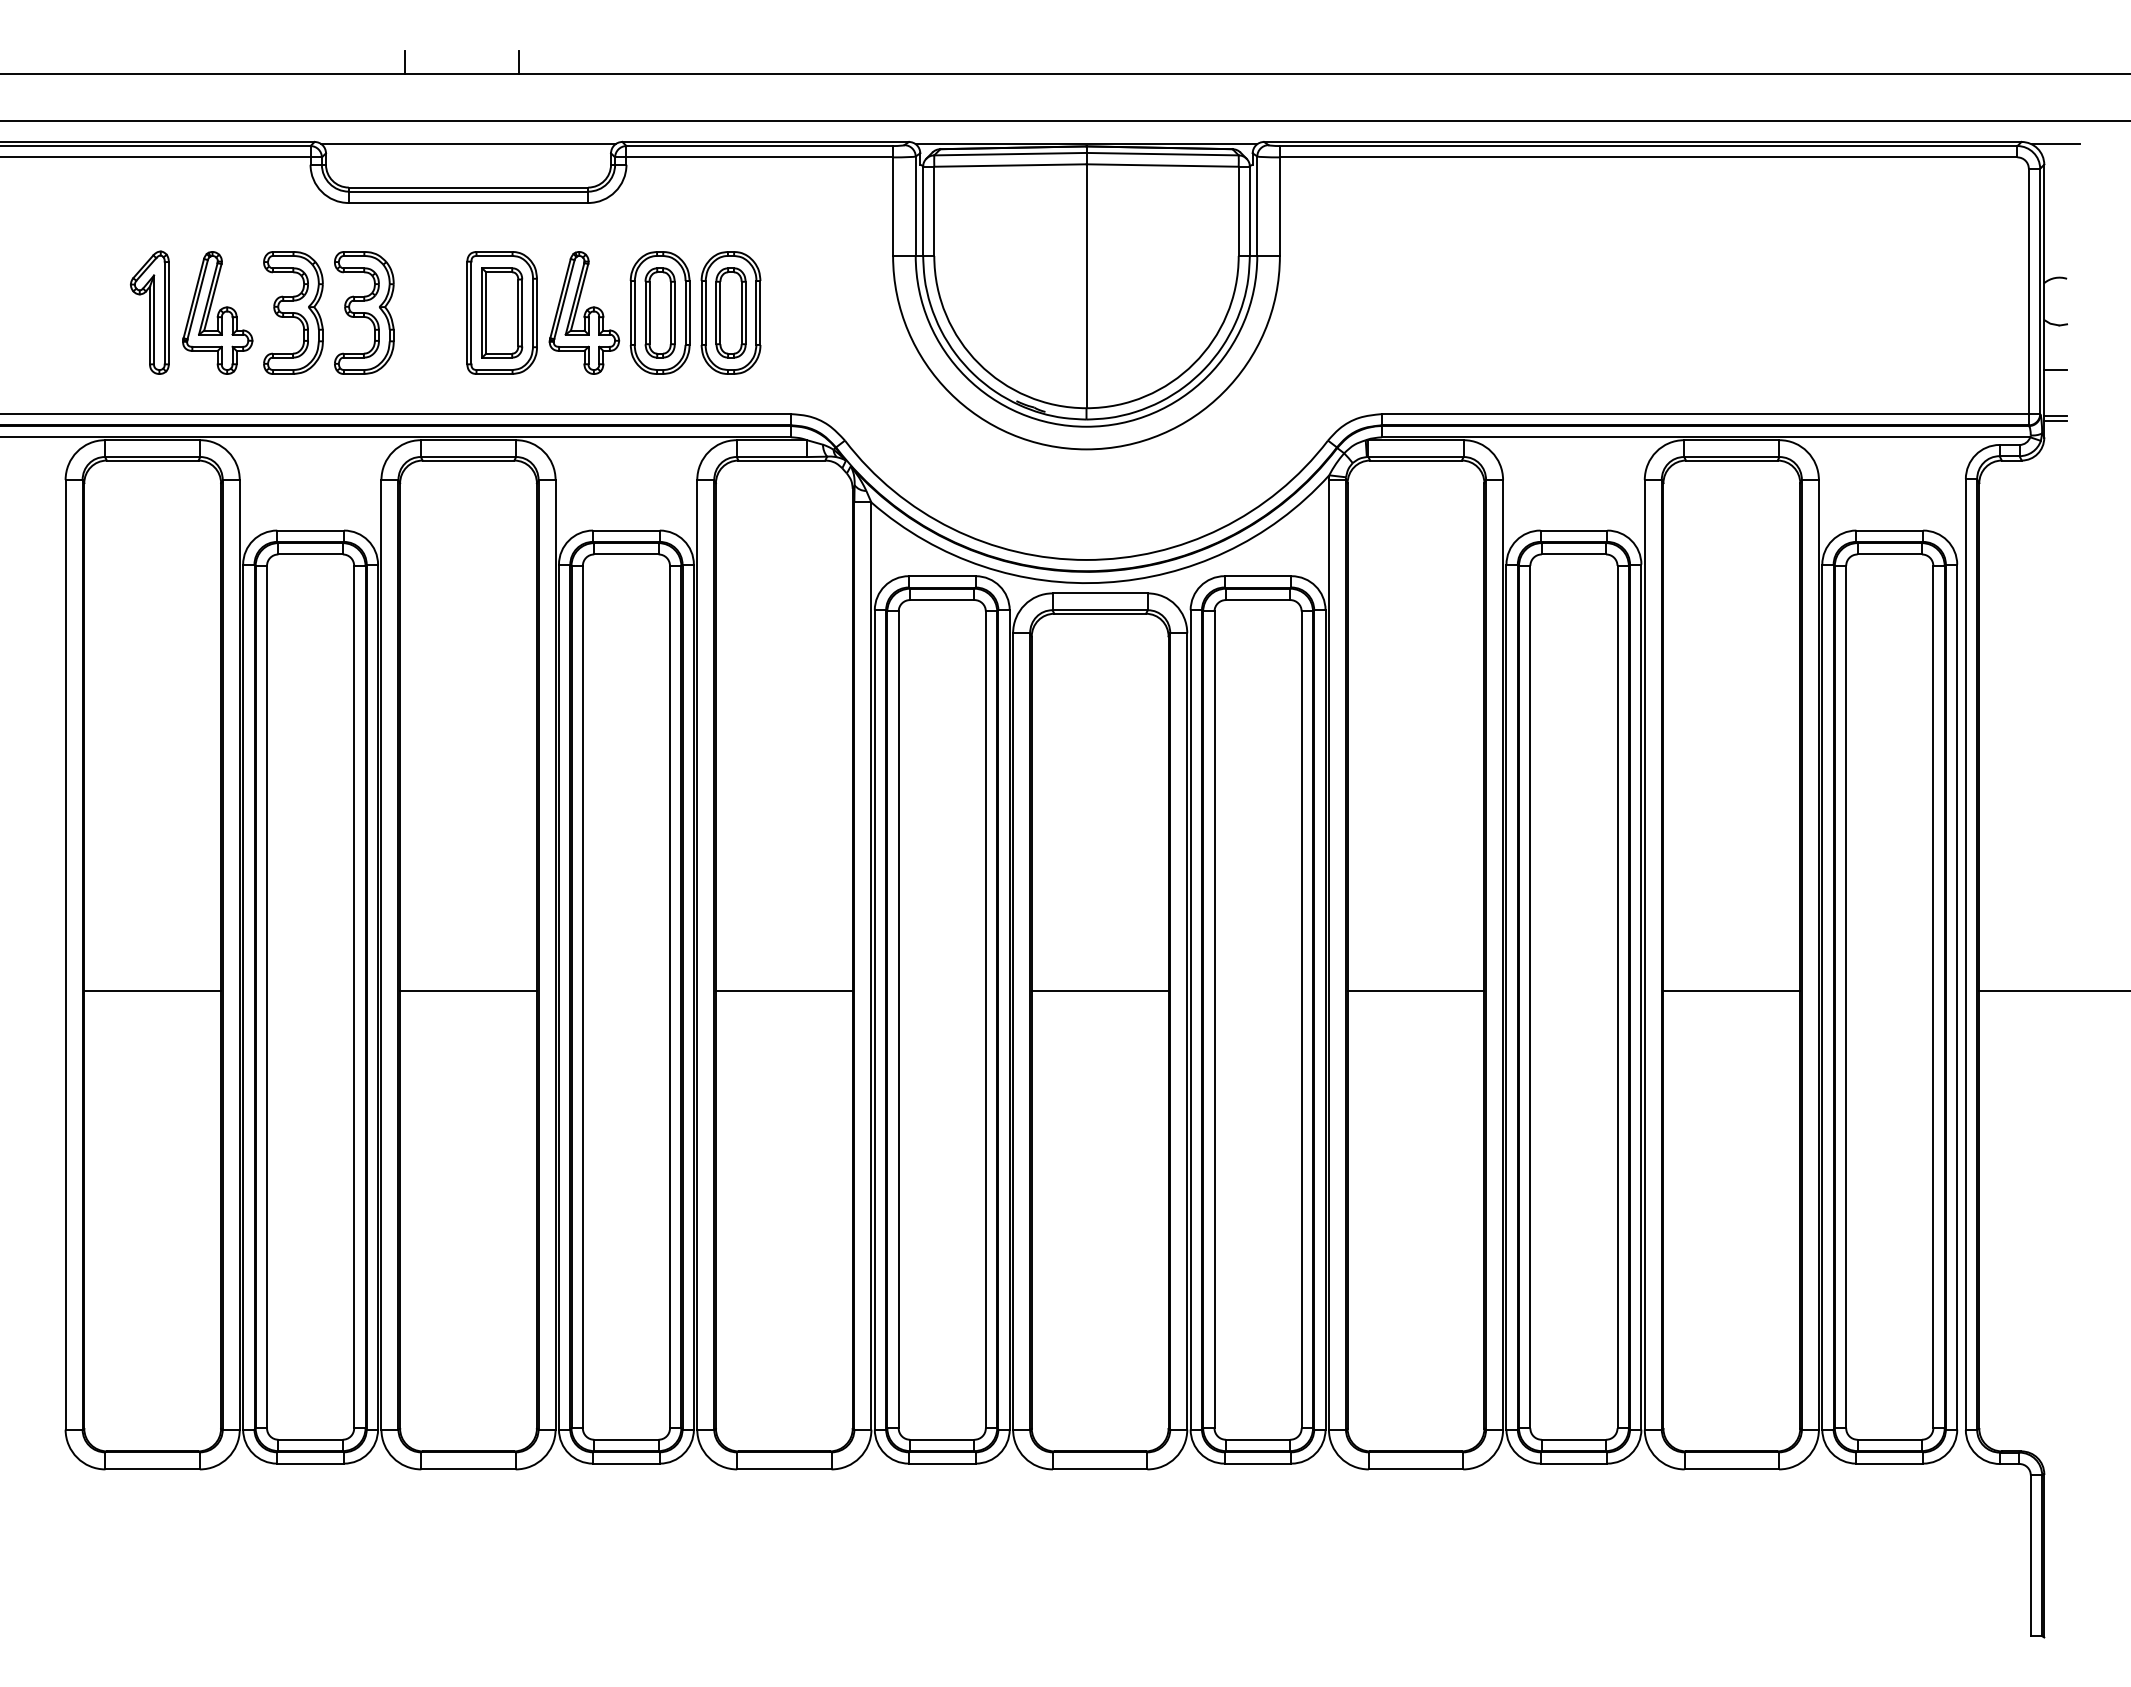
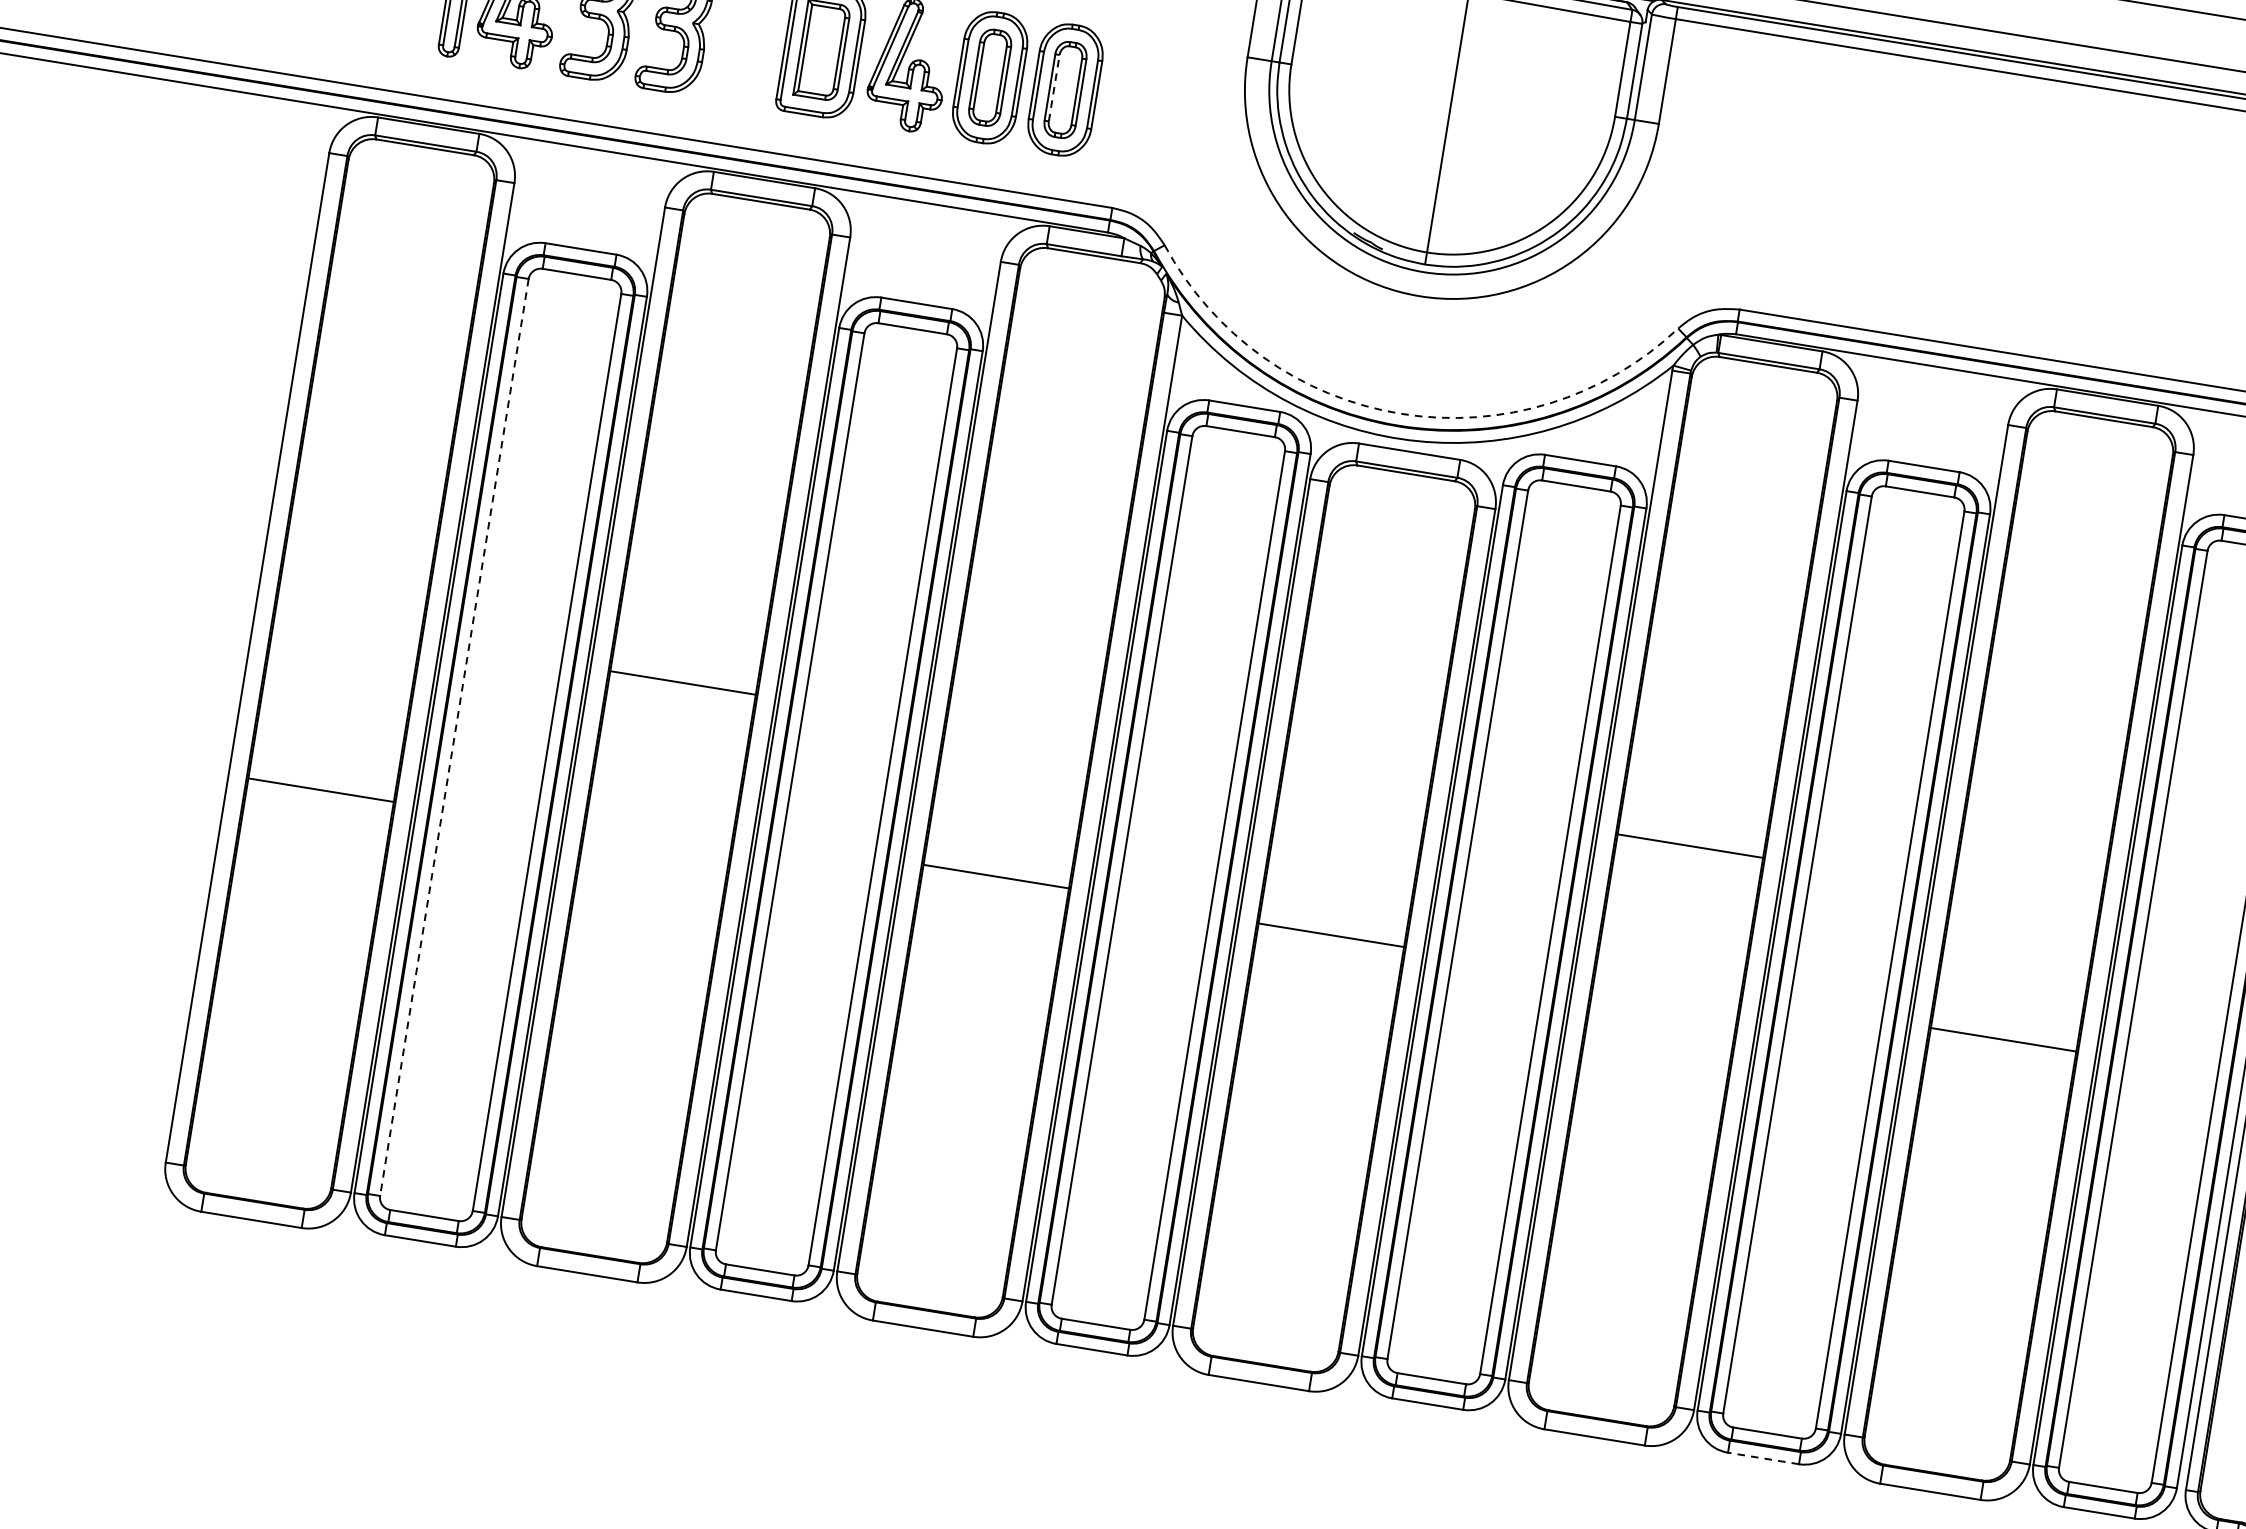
line: (720, 312) -> (1054, 87), solid -> dashed
arc: (1086, 559) -> (1400, 413), solid -> dashed
line: (152, 991) -> (320, 790), moved
line: (468, 991) -> (682, 683), moved
line: (783, 991) -> (995, 876), moved
line: (1099, 991) -> (1330, 935), moved
line: (1415, 991) -> (1689, 846), moved
line: (1731, 991) -> (2003, 1040), moved
line: (267, 997) -> (454, 737), solid -> dashed
line: (1573, 1463) -> (1763, 1458), solid -> dashed

